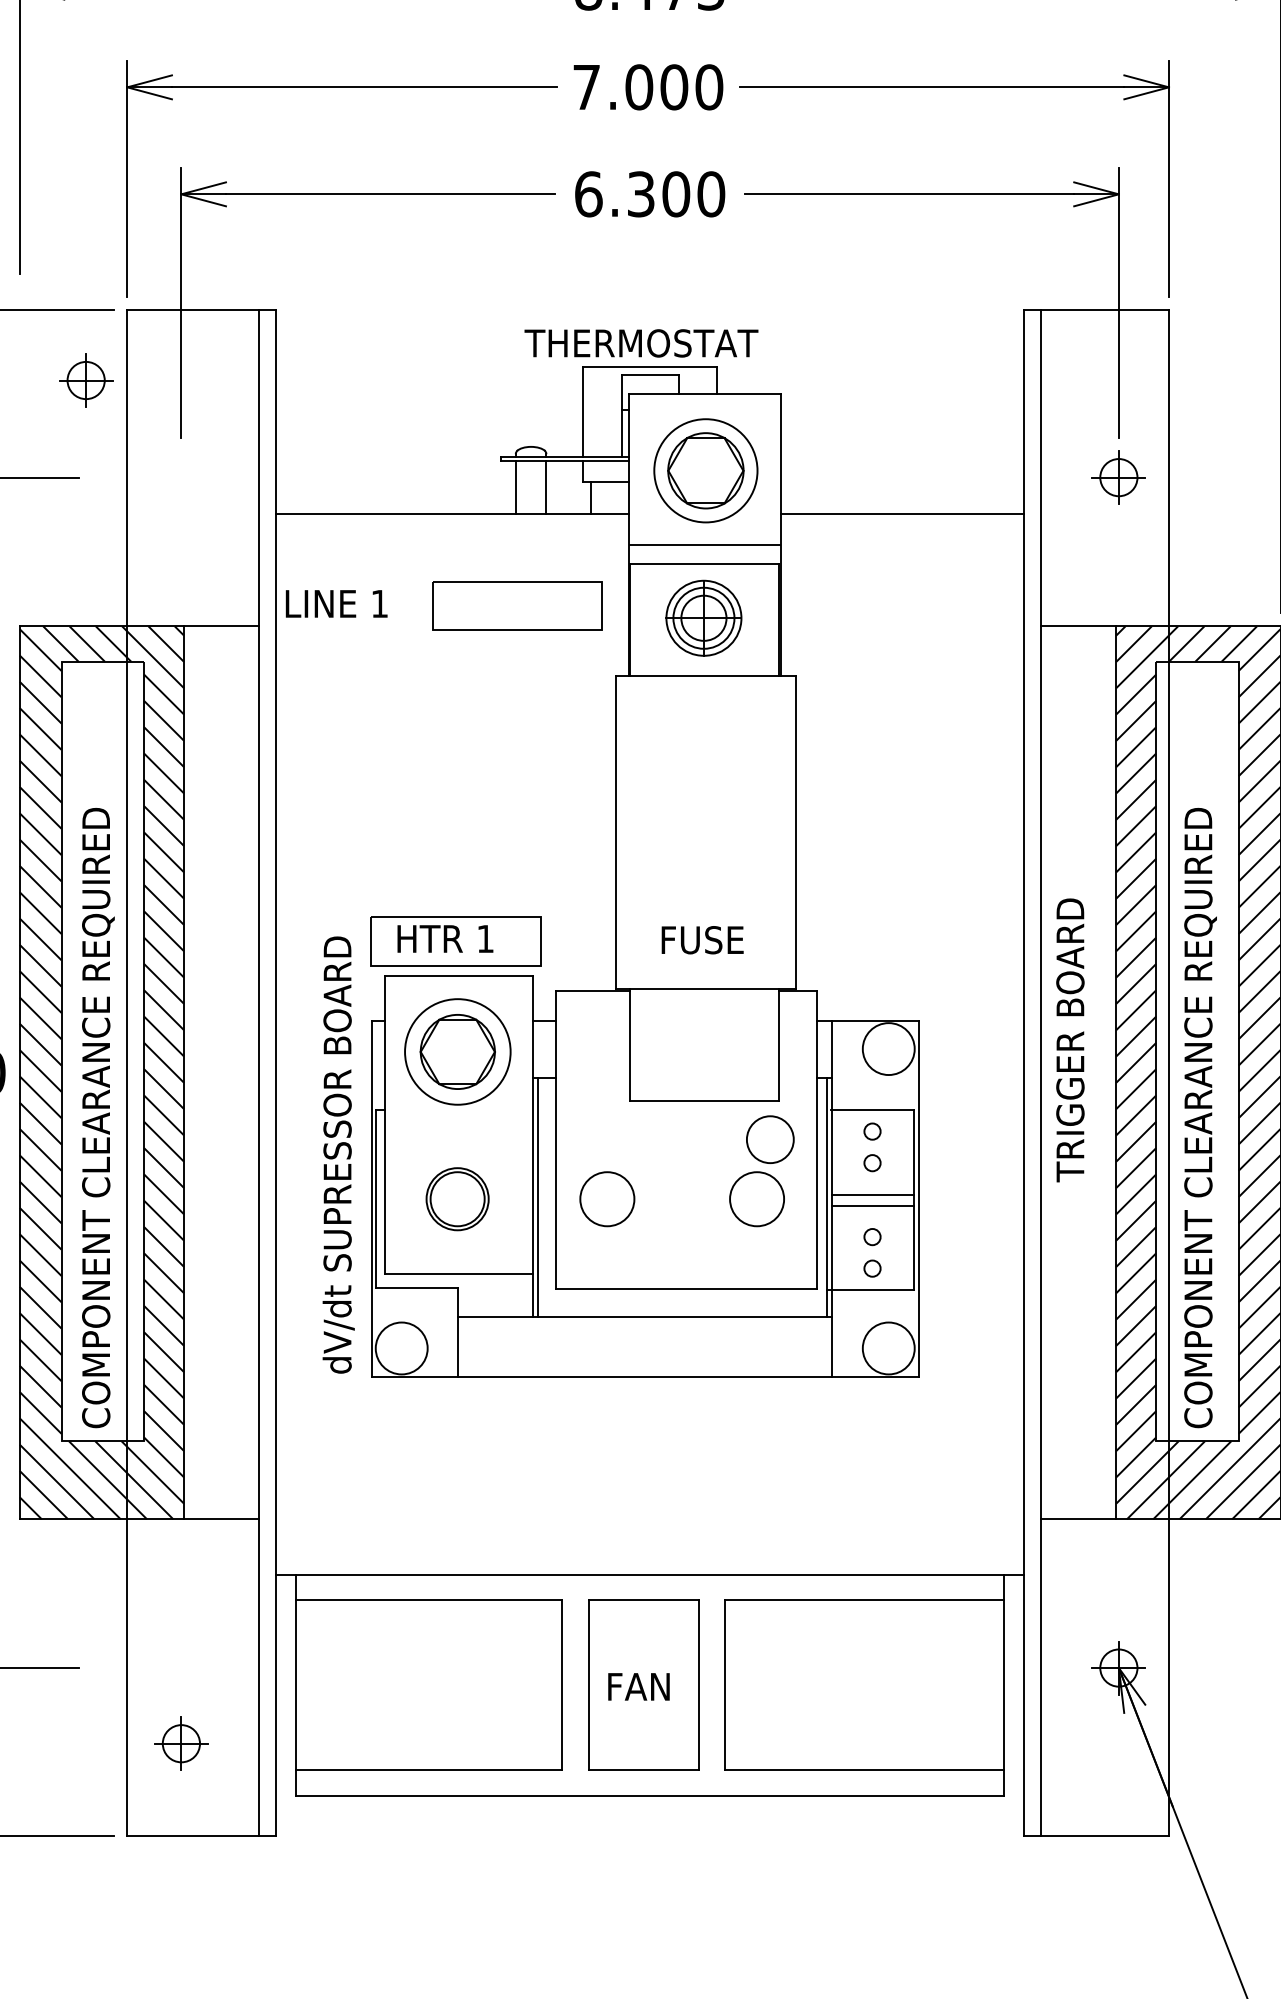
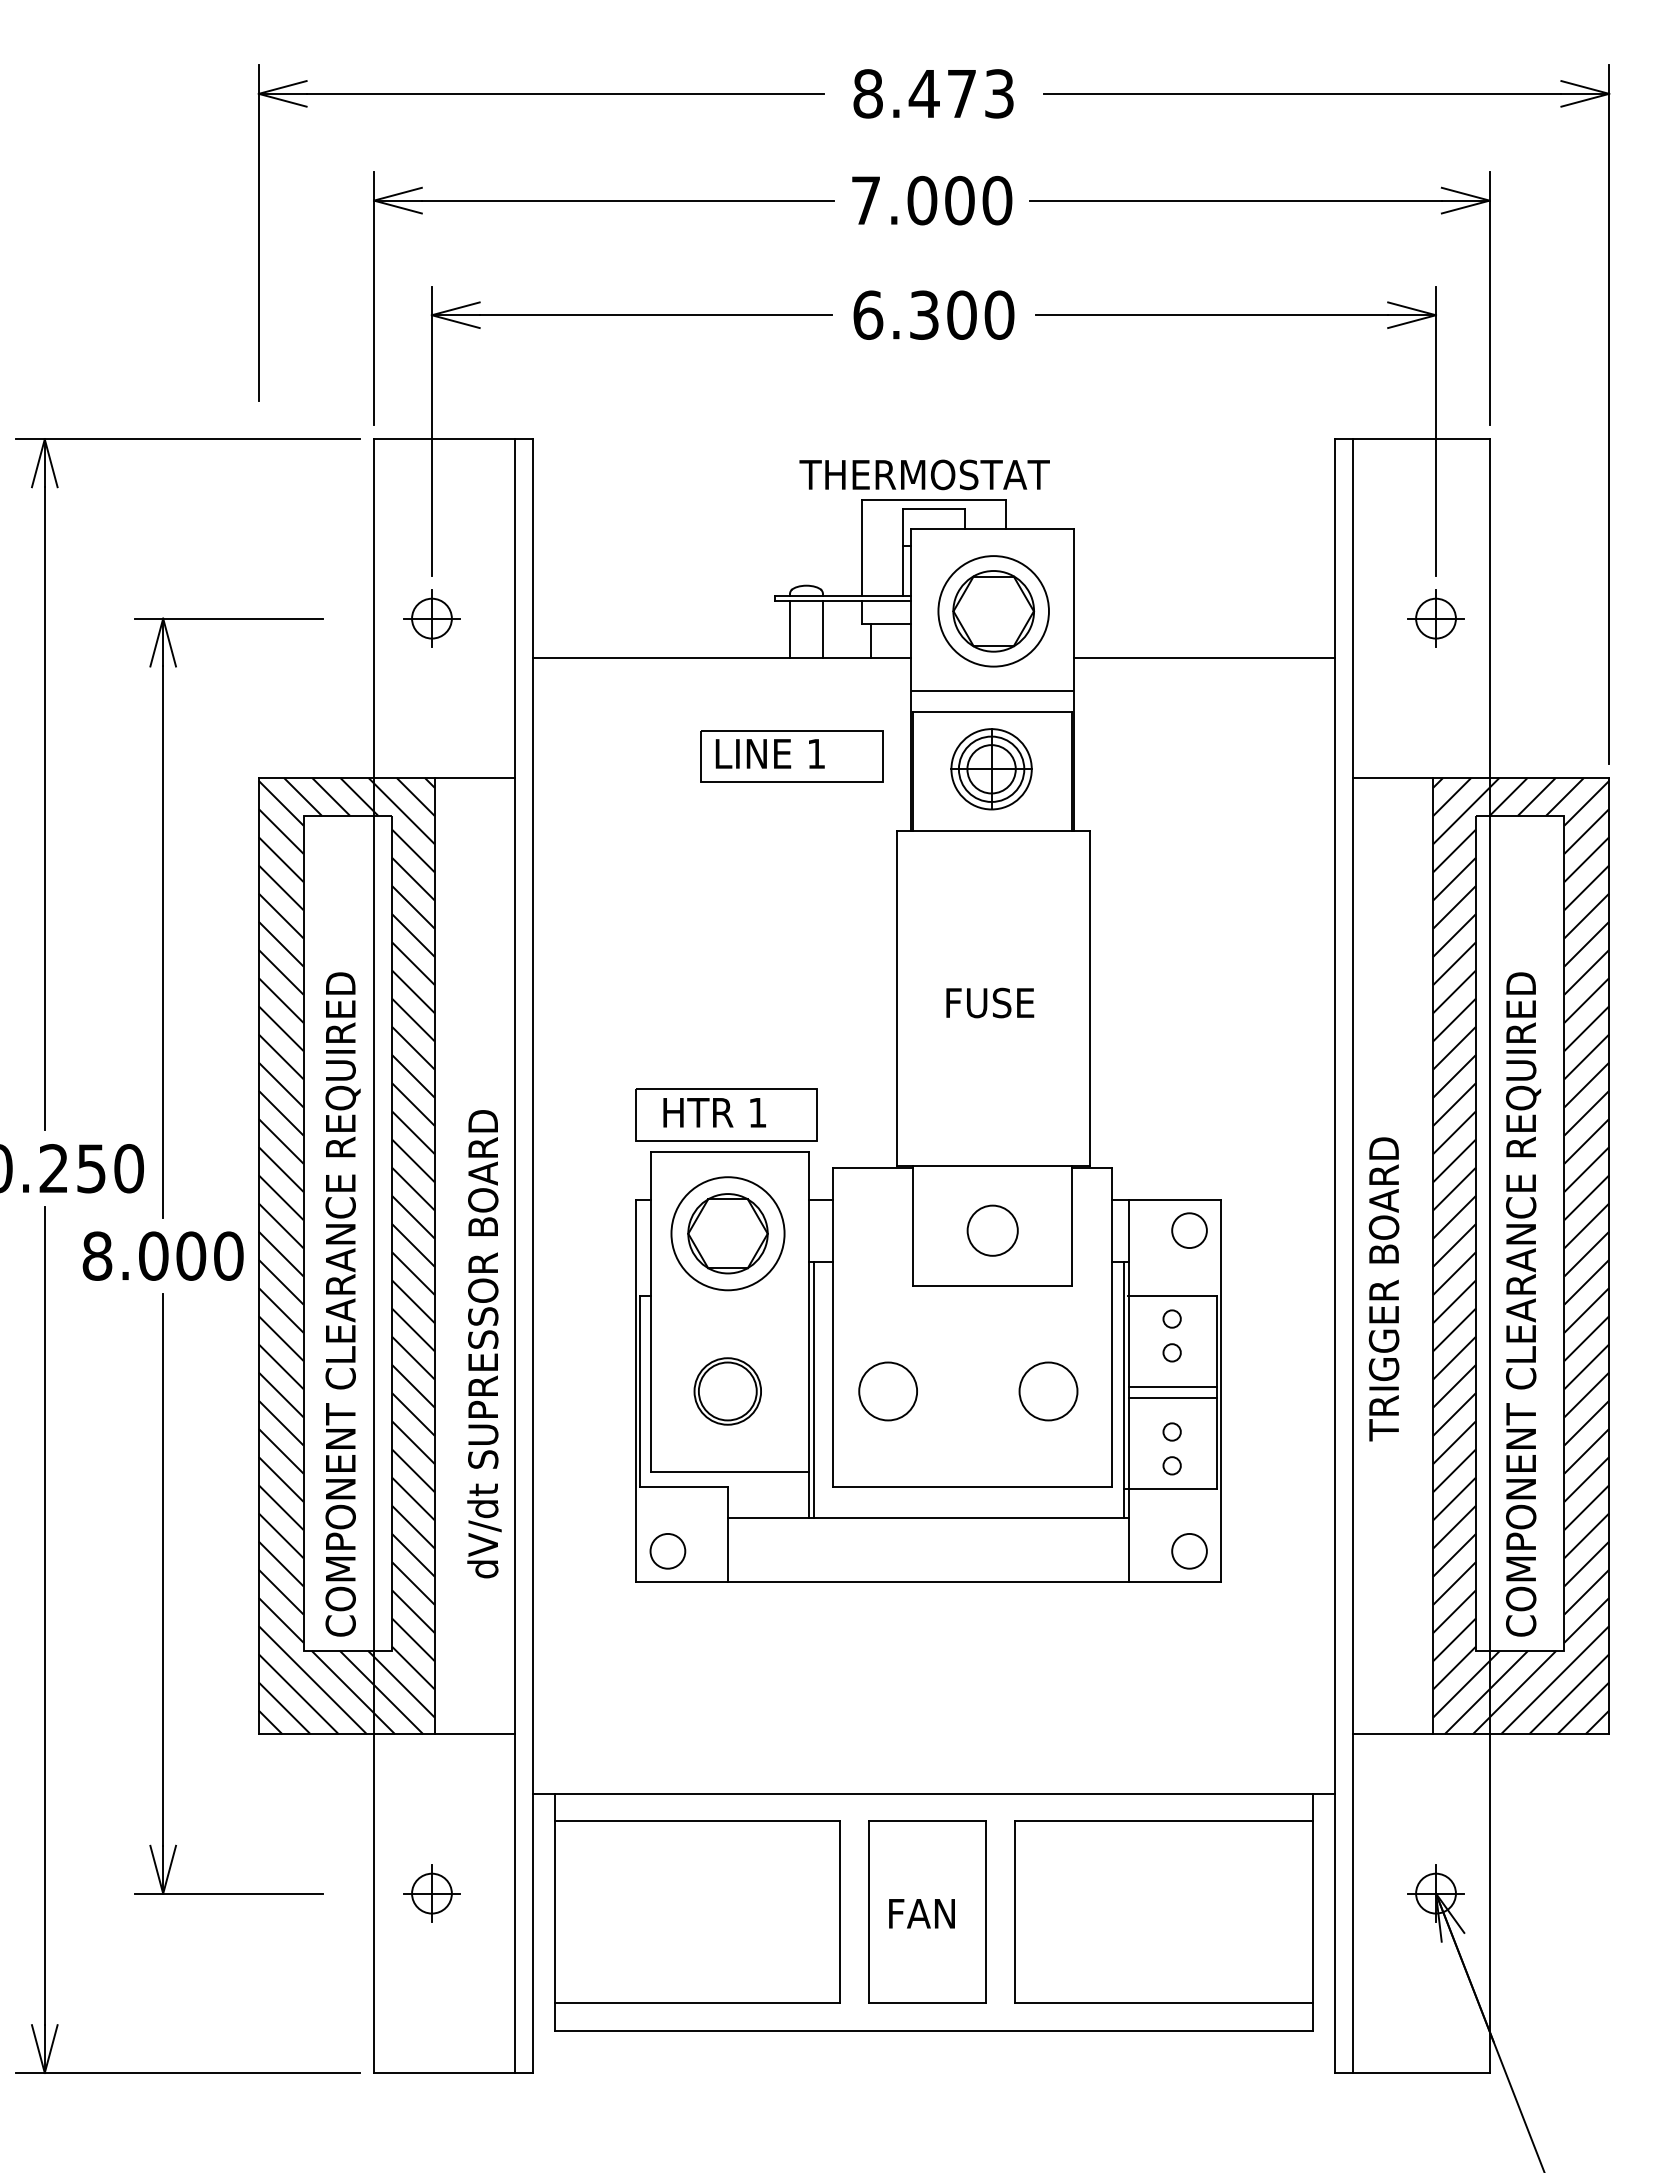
part: (85, 380) -> (431, 618), moved
text: (335, 603) -> (769, 753), moved
text: (702, 939) -> (990, 1002), moved
text: (1069, 1040) -> (1383, 1289), moved
circle: (888, 1048) -> (1189, 1230), size x0.62
circle: (770, 1139) -> (992, 1230), moved
text: (338, 1155) -> (484, 1344), moved
circle: (401, 1347) -> (667, 1550), size x0.62
circle: (888, 1347) -> (1189, 1550), size x0.62
part: (180, 1743) -> (431, 1893), moved

